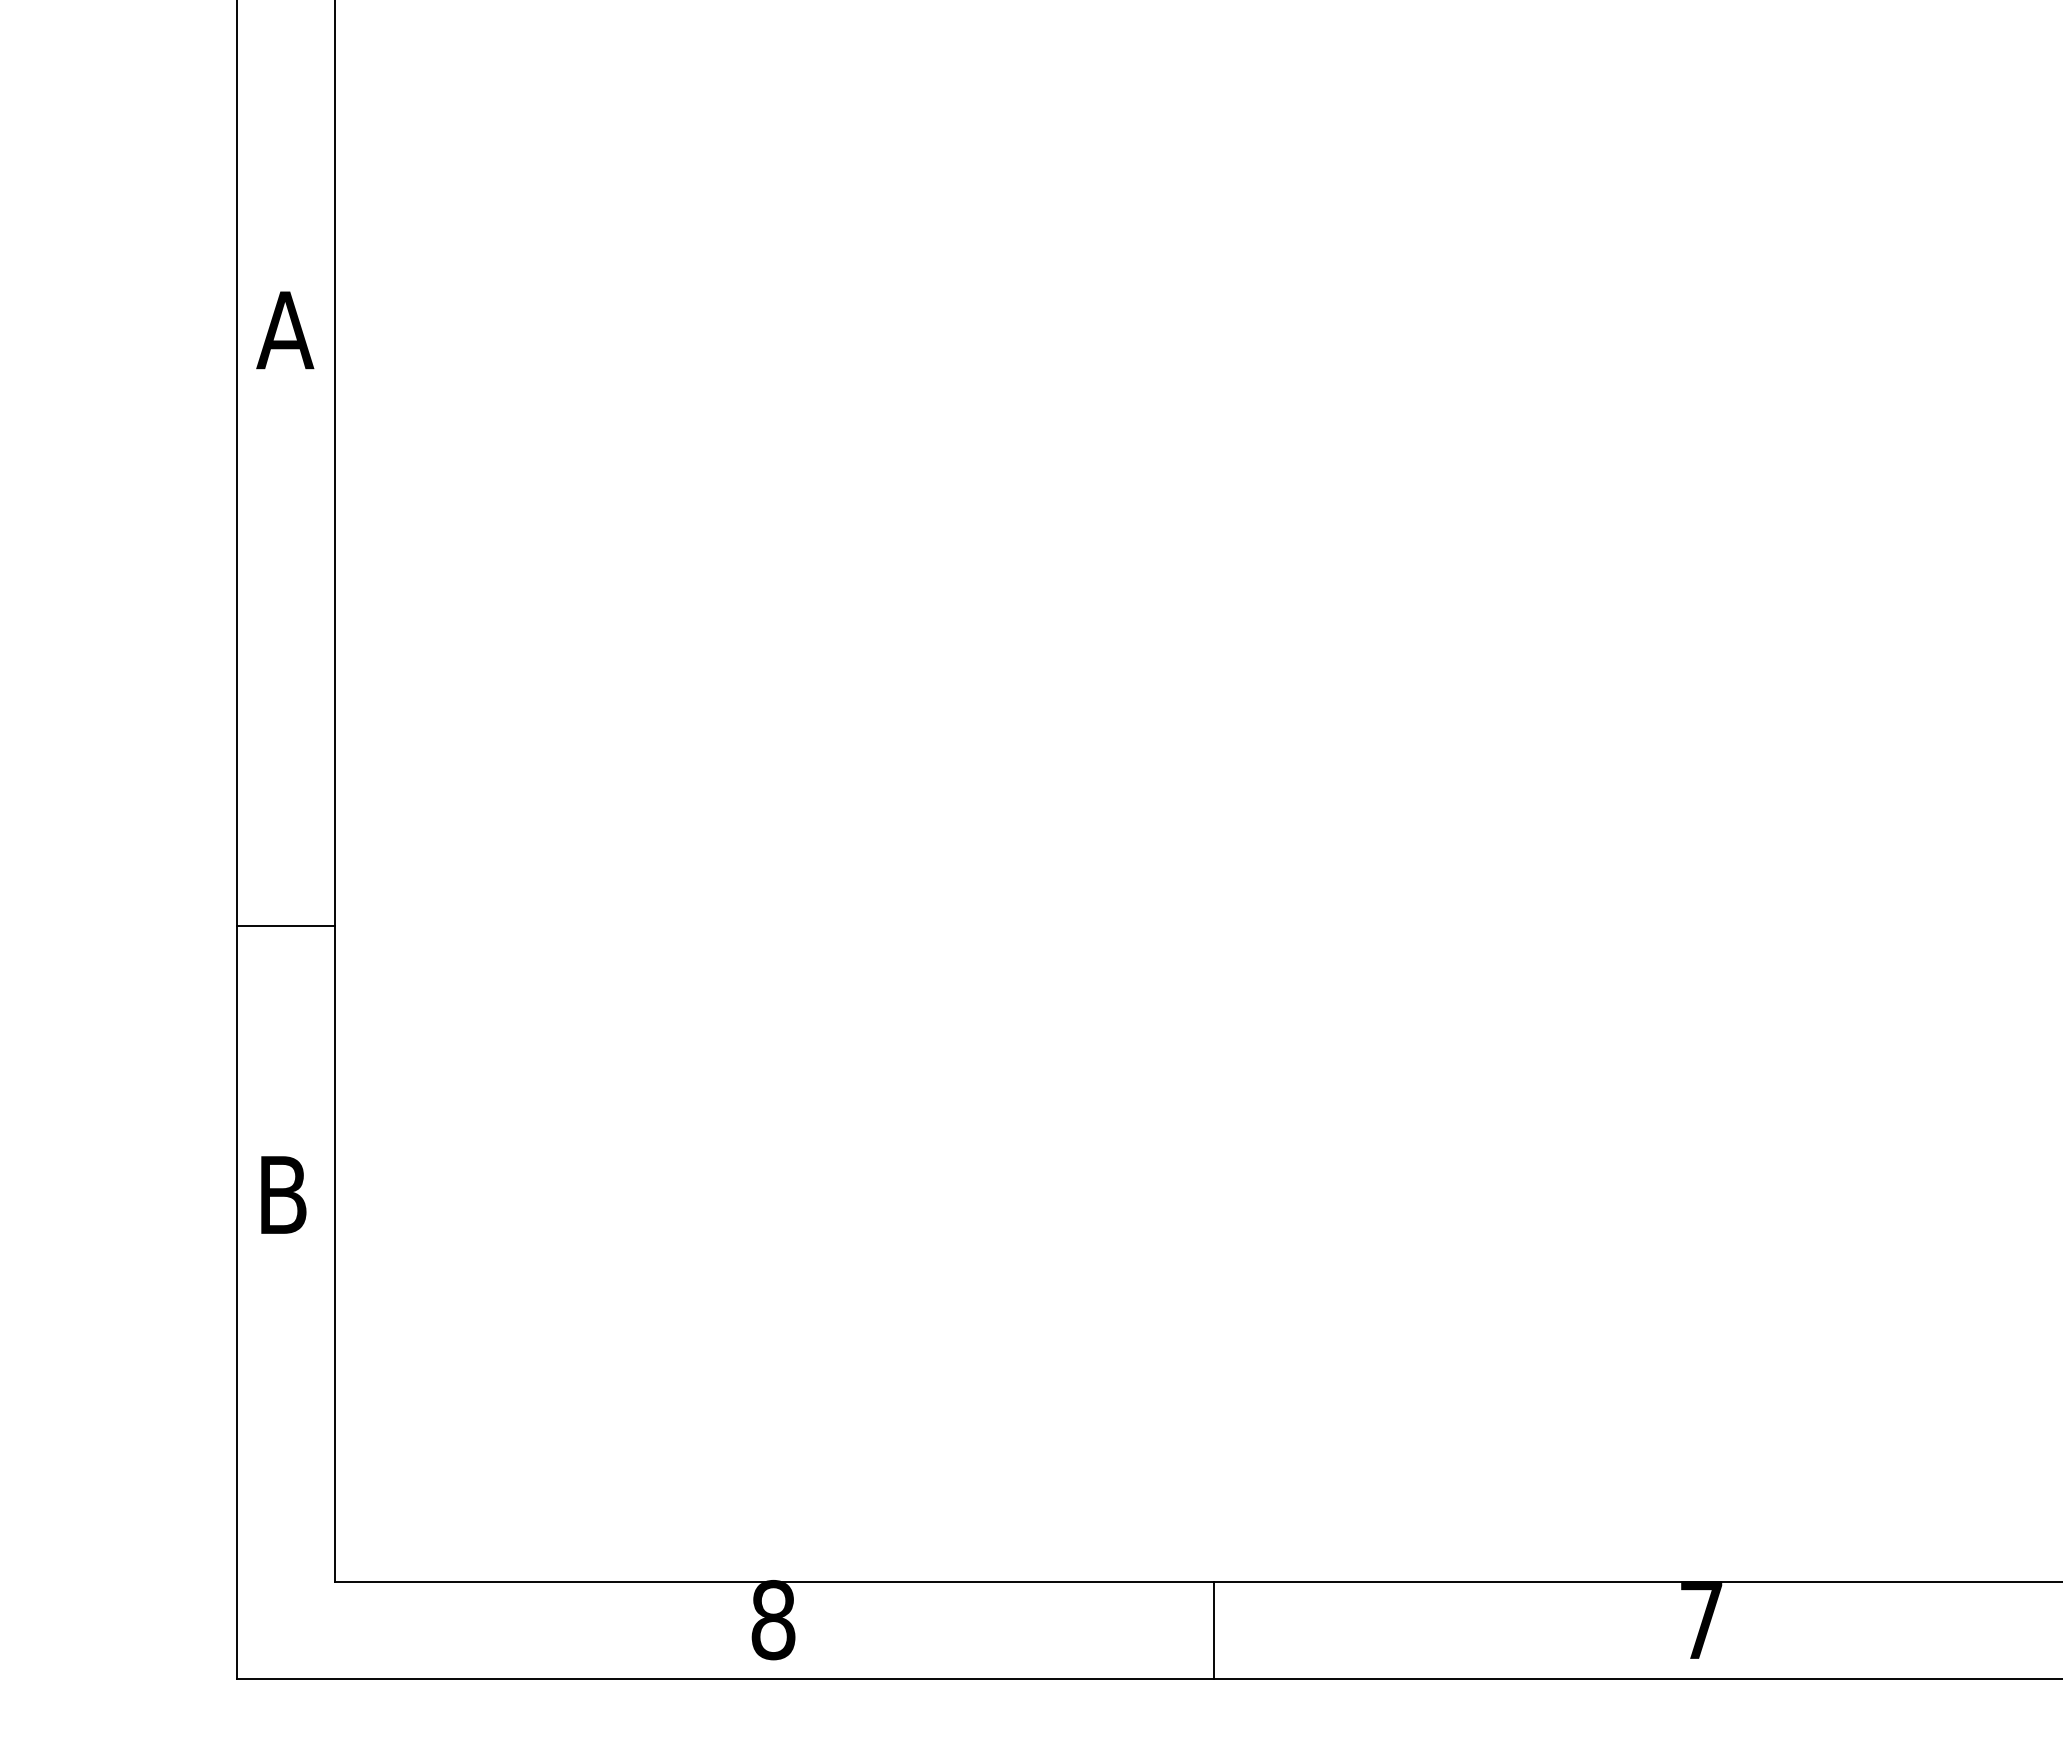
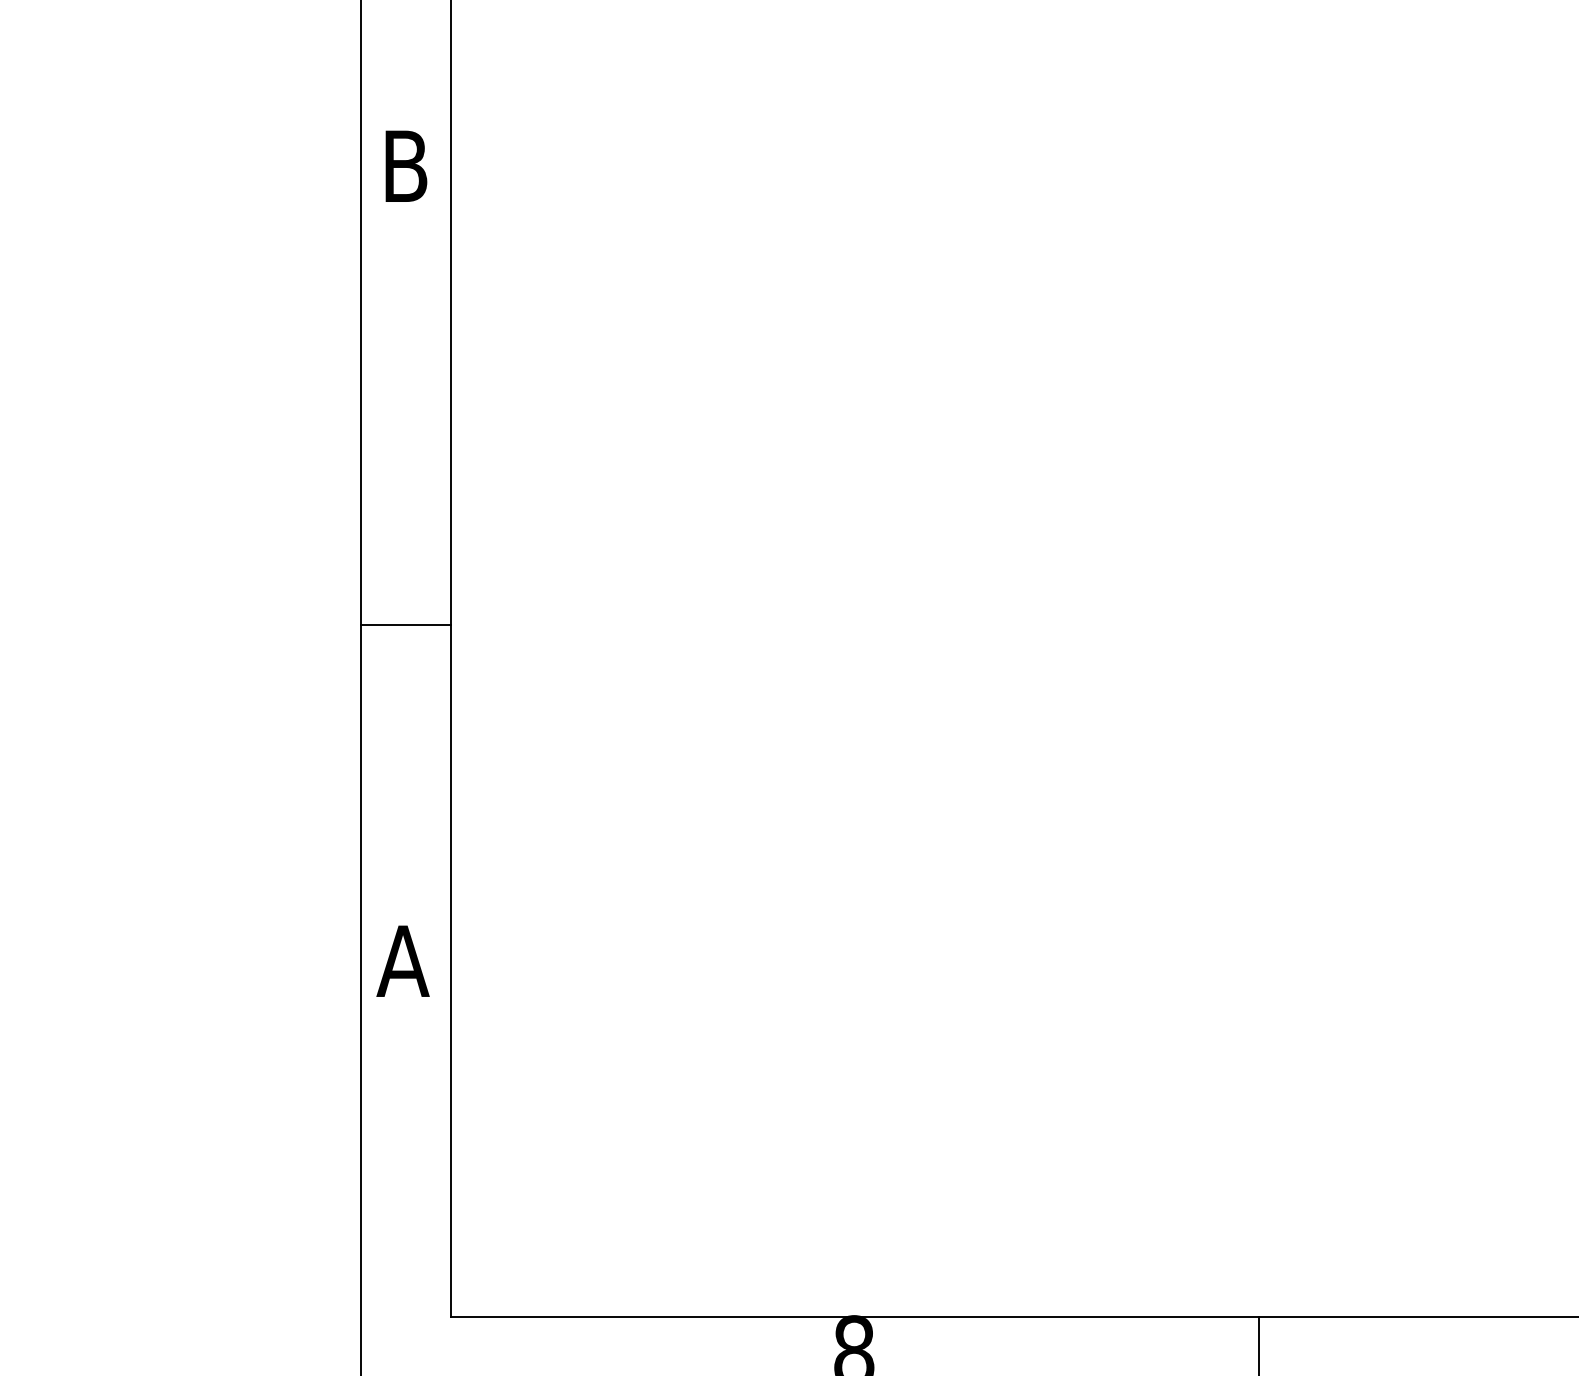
text: (285, 330) -> (405, 166), A -> B
line: (285, 926) -> (405, 625), moved
text: (282, 1194) -> (402, 960), B -> A

